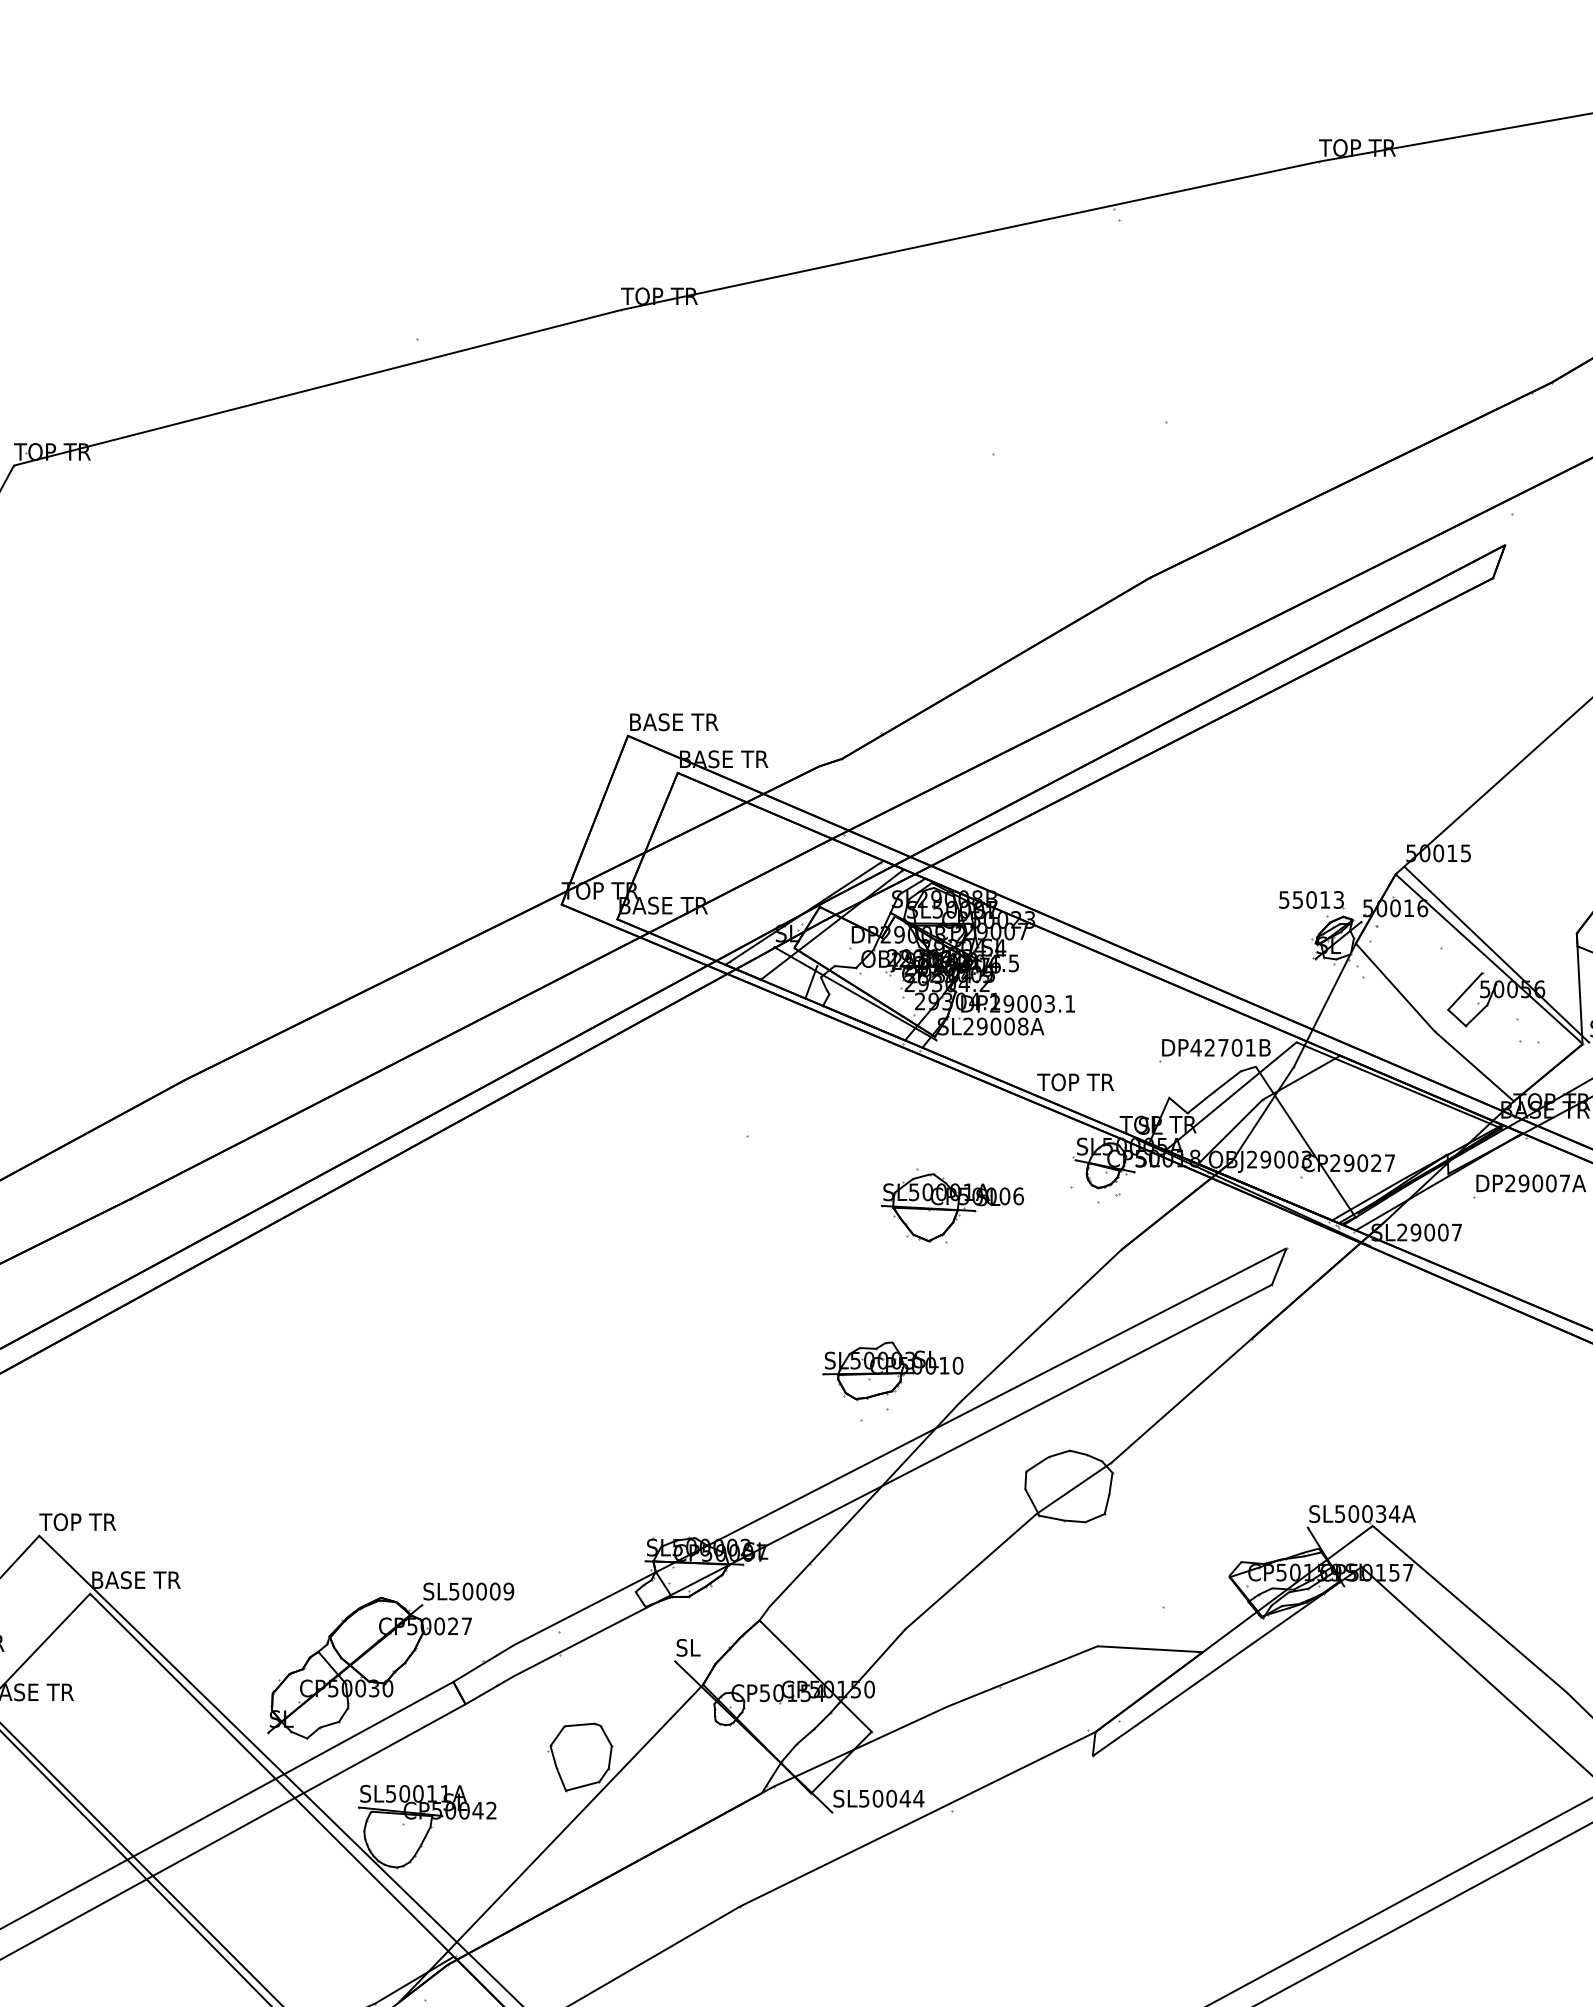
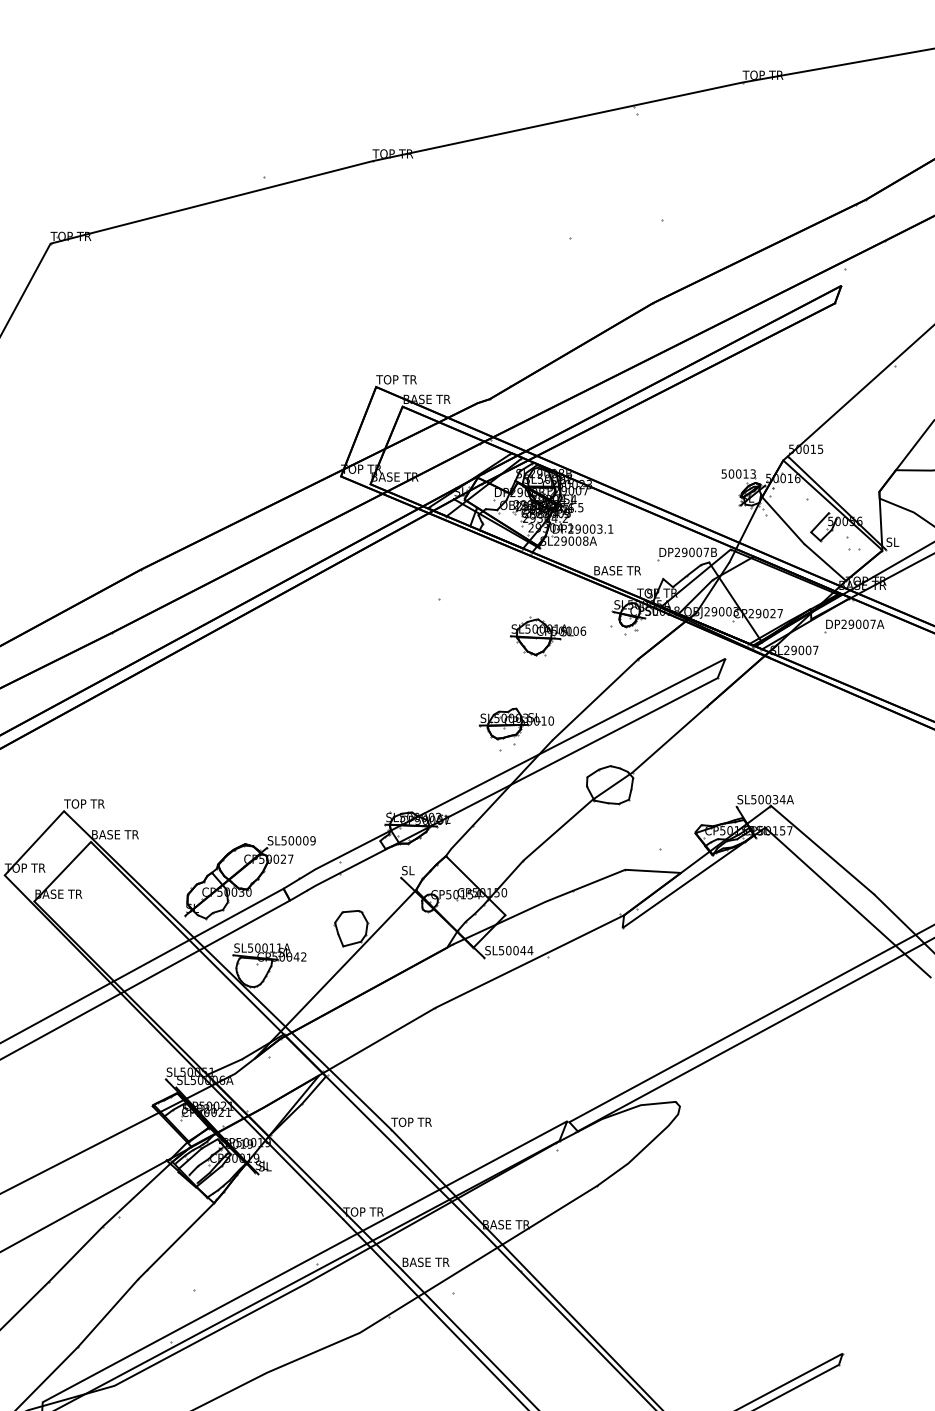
text: (671, 721) -> (399, 379), BASE TR -> TOP TR
text: (1297, 898) -> (731, 473), 55013 -> 50013
text: (1222, 1047) -> (691, 552), DP42701B -> DP29007B
text: (1081, 1081) -> (616, 570), TOP TR -> BASE TR

